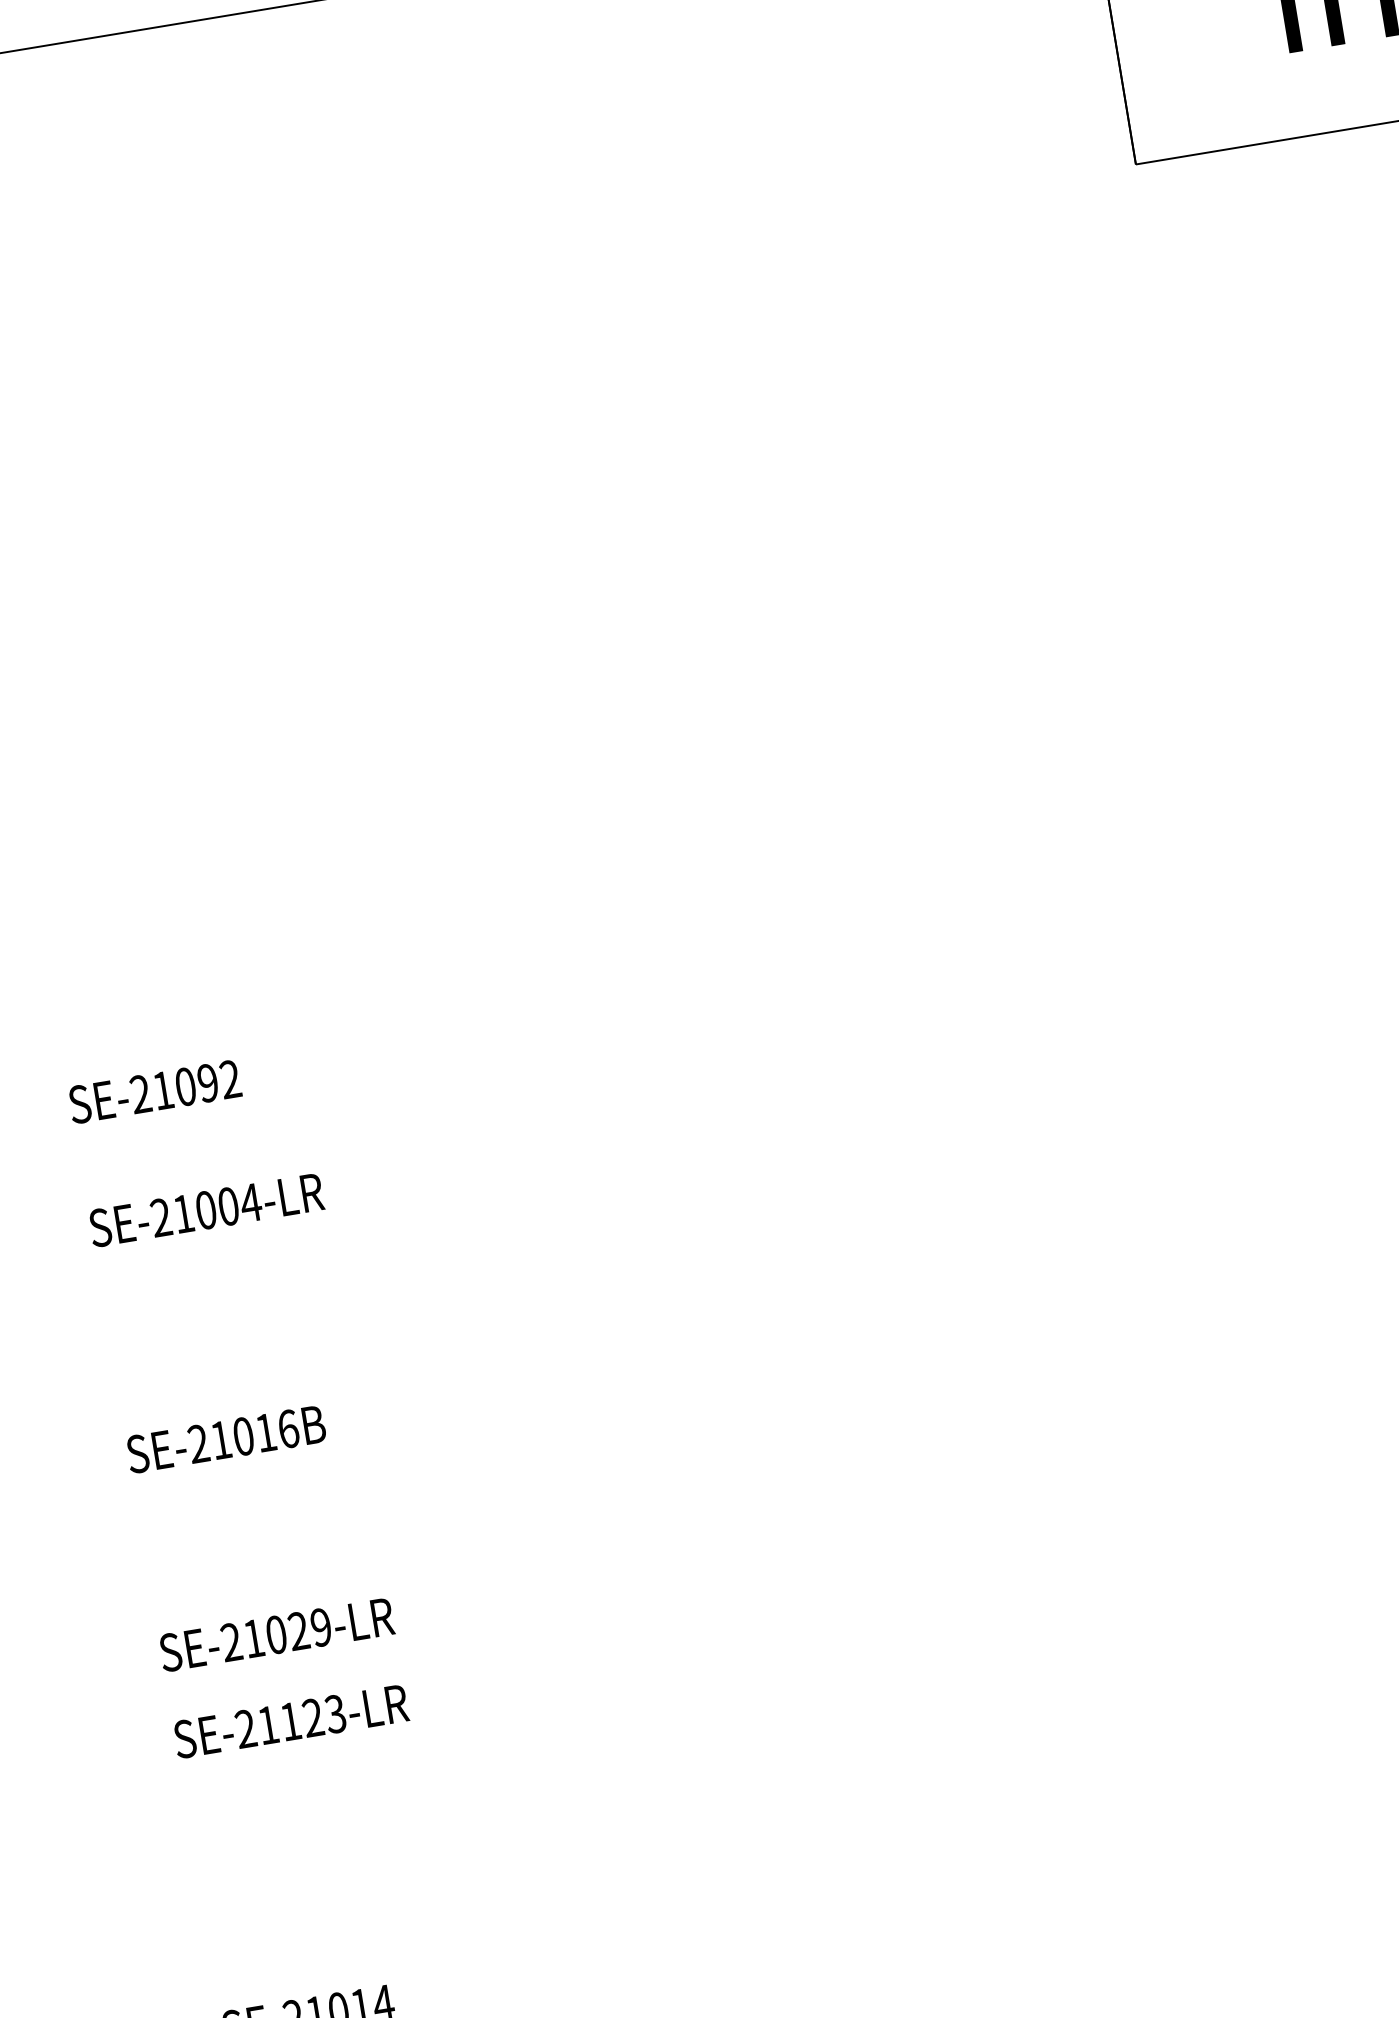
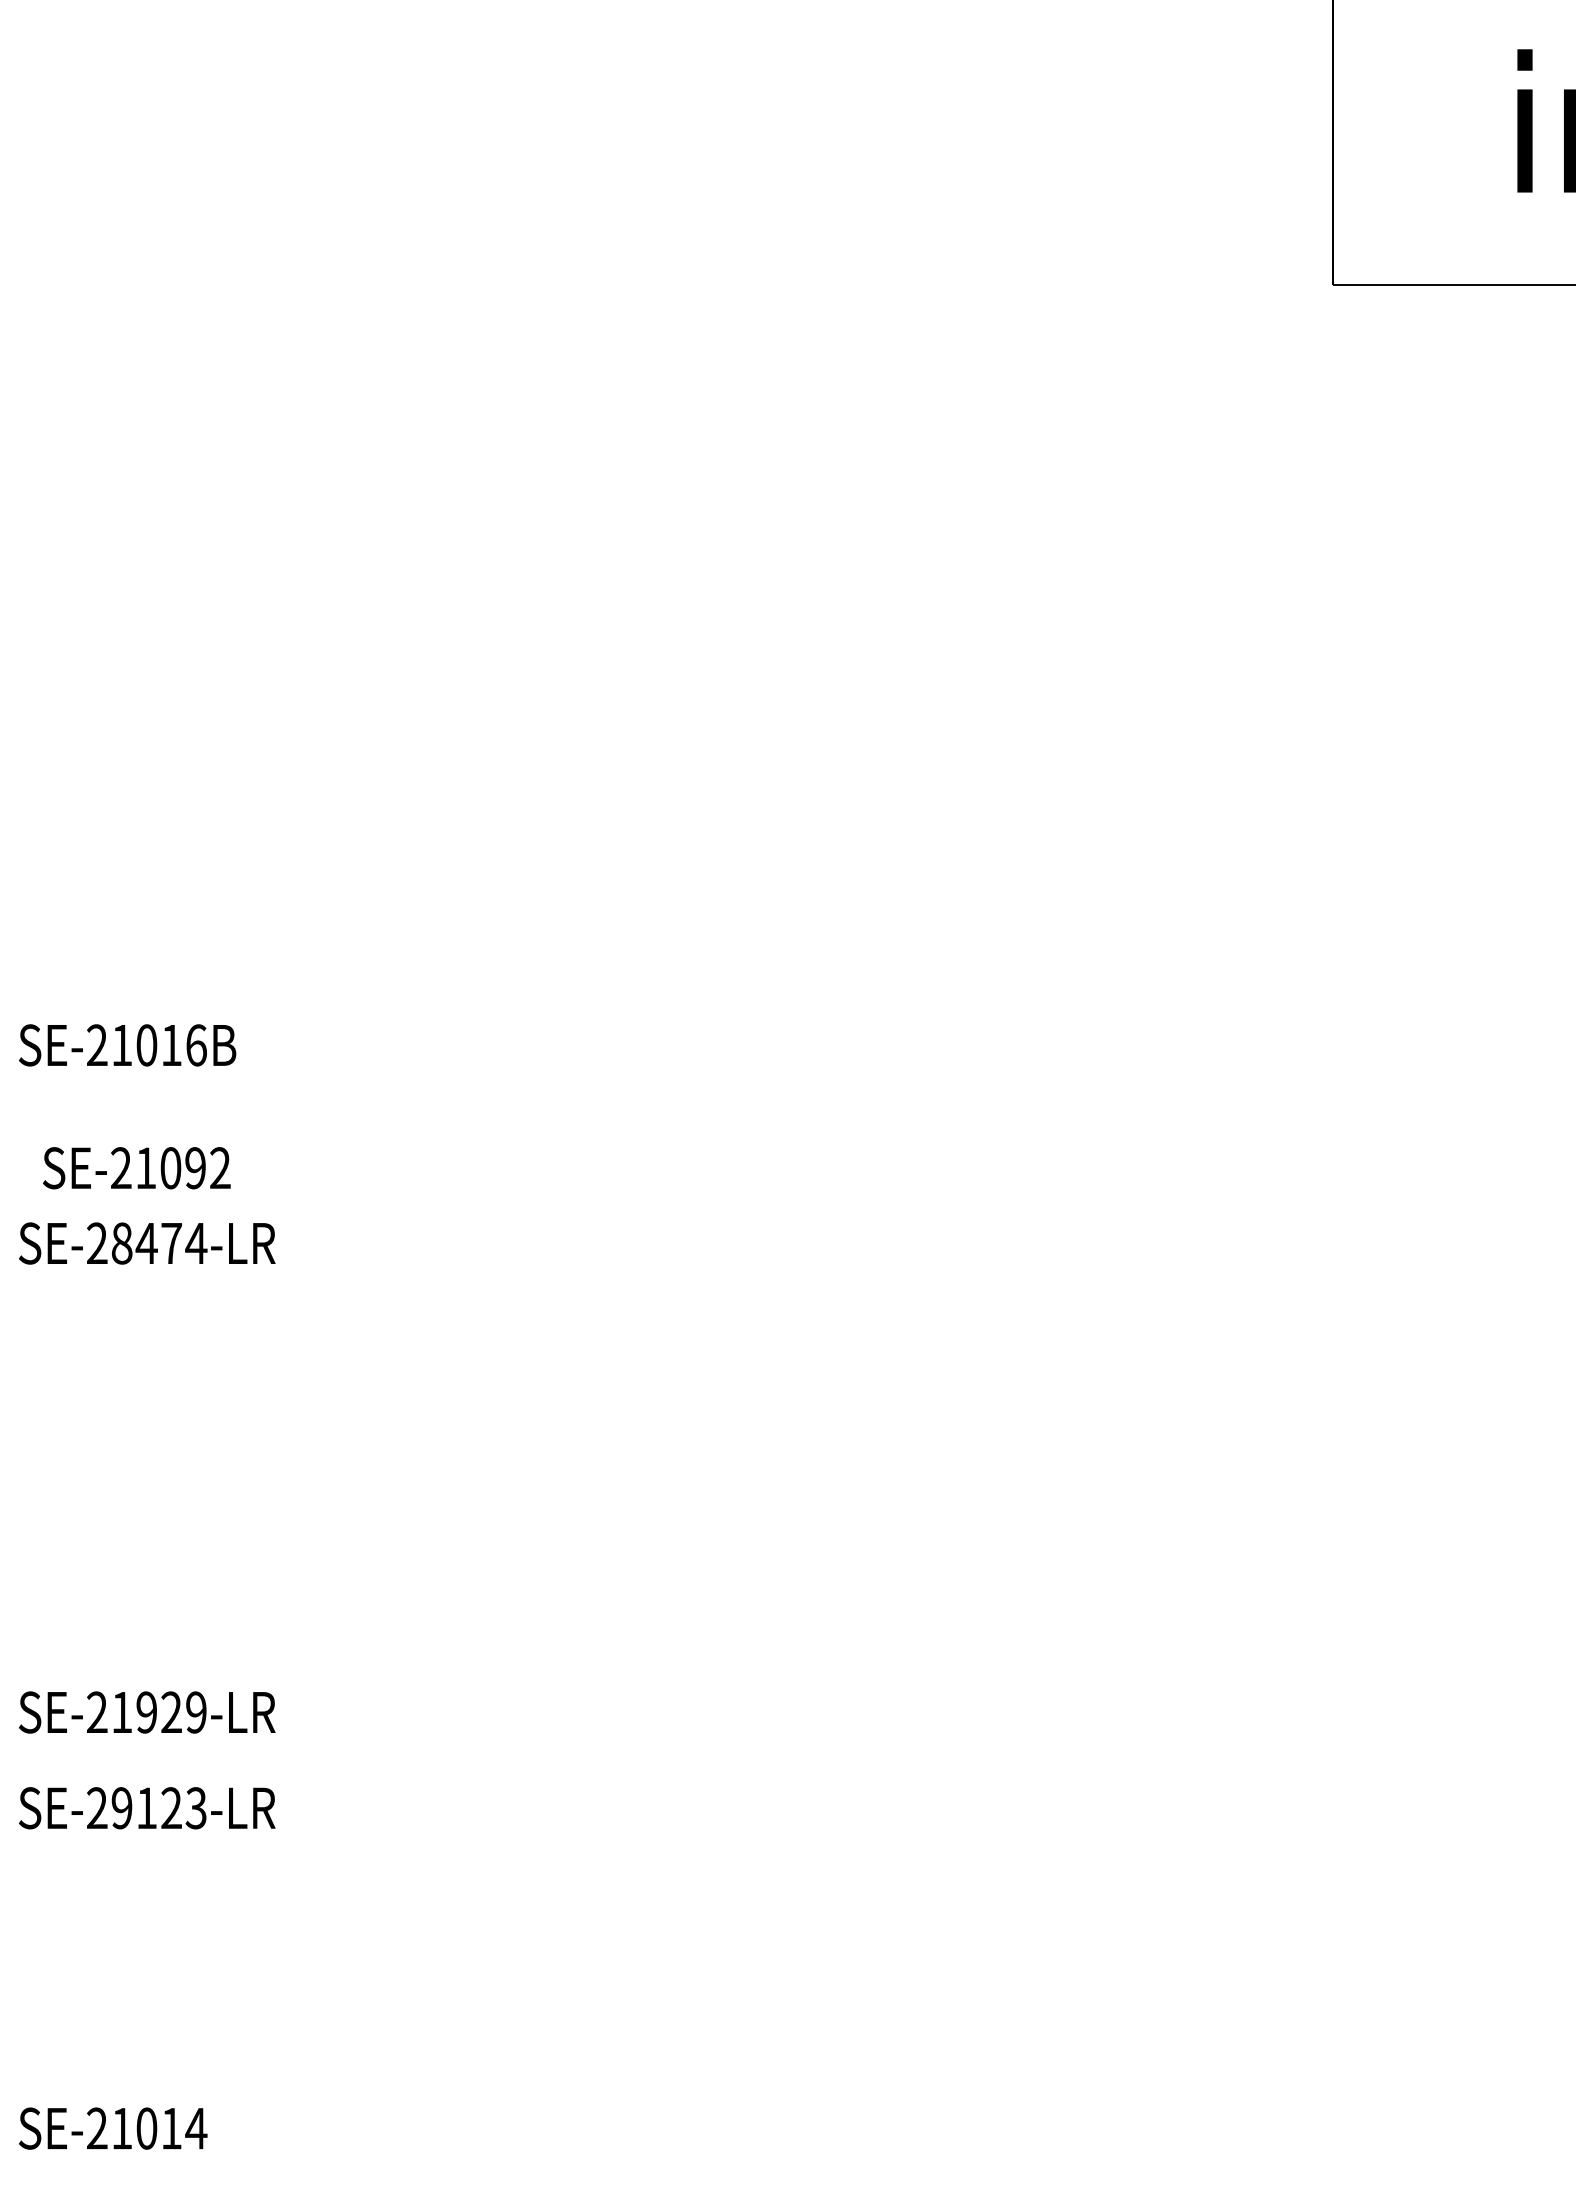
text: (154, 1092) -> (136, 1168), moved
text: (205, 1210) -> (146, 1243), SE-21004-LR -> SE-28474-LR
text: (226, 1439) -> (127, 1045), moved
text: (276, 1634) -> (146, 1712), SE-21029-LR -> SE-21929-LR
text: (267, 1725) -> (121, 1808), SE-21123-LR -> SE-29123-LR

